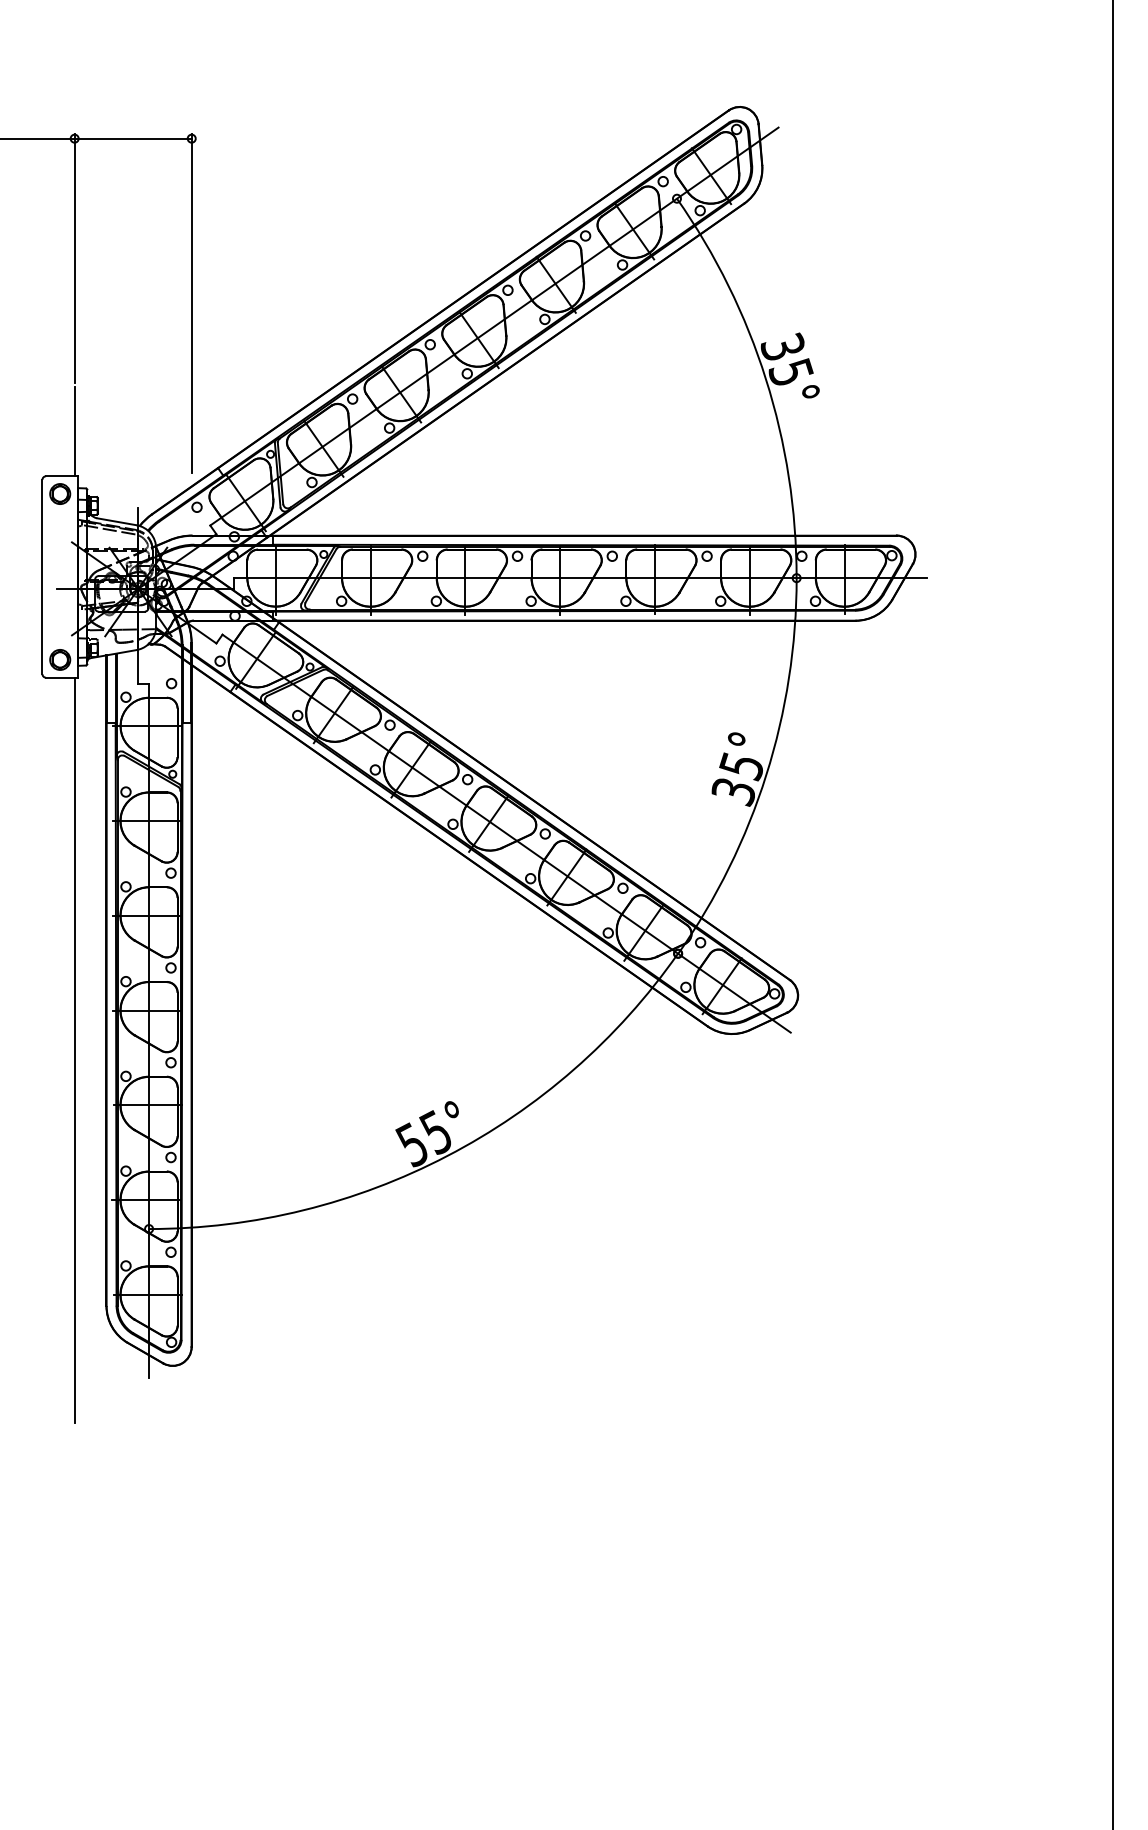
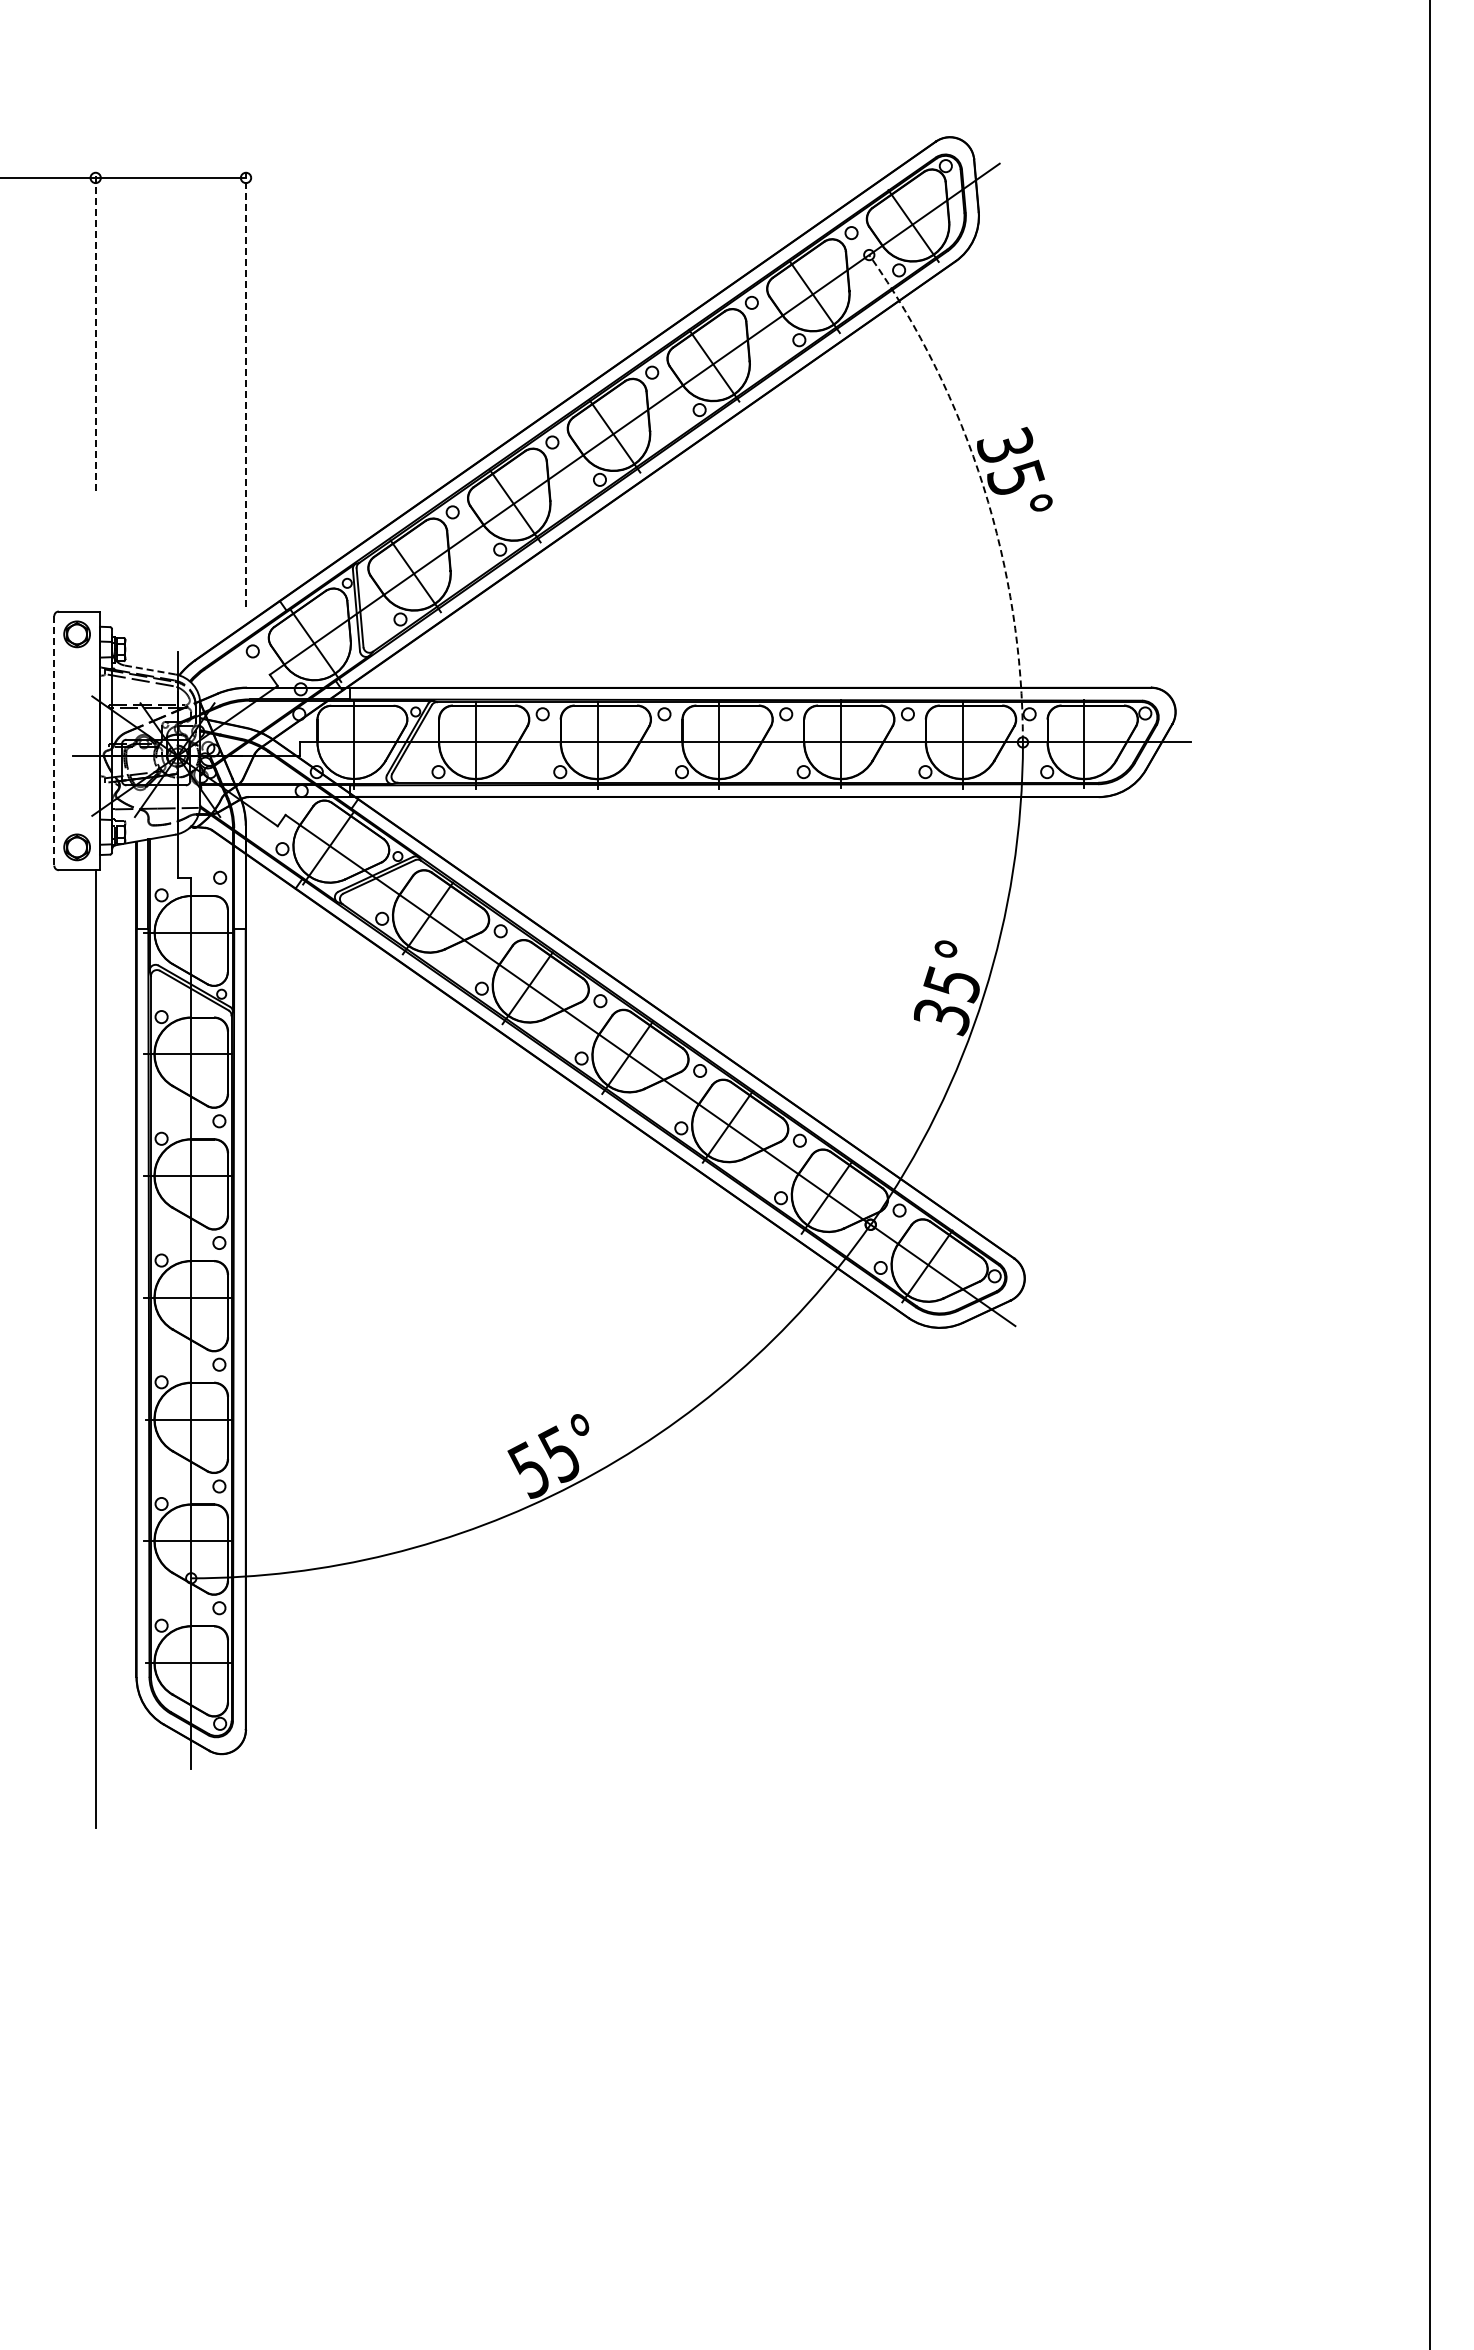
line: (74, 258) -> (95, 331), solid -> dashed
line: (192, 303) -> (246, 389), solid -> dashed
arc: (765, 378) -> (983, 486), solid -> dashed
line: (74, 431) -> (95, 554), removed
line: (116, 521) -> (149, 669), solid -> dashed
line: (42, 576) -> (54, 740), solid -> dashed

